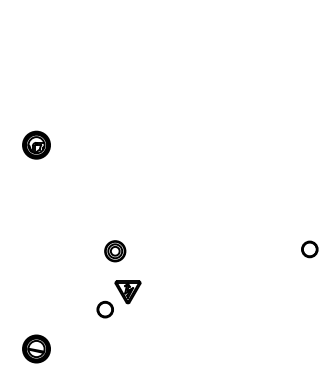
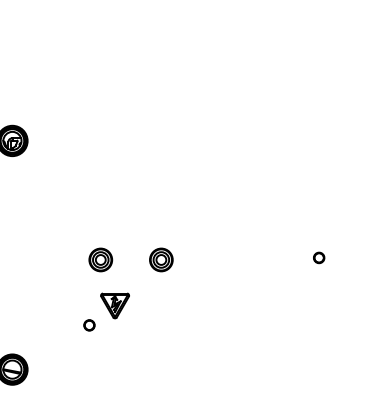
part: (309, 249) -> (318, 257), size x0.6
part: (169, 251) -> (161, 260), added
part: (104, 309) -> (88, 325), size x0.6

